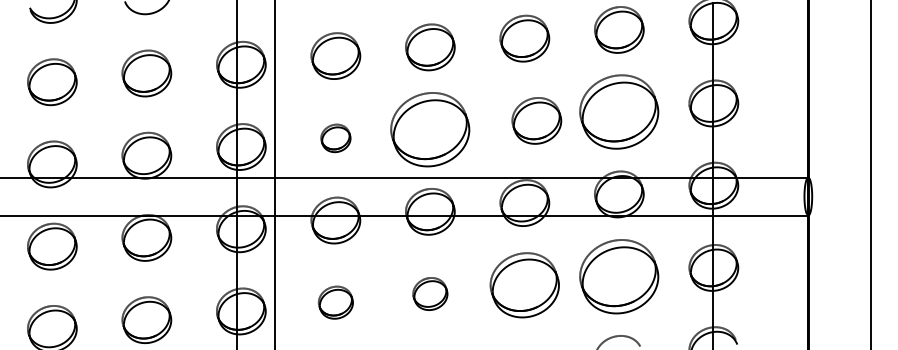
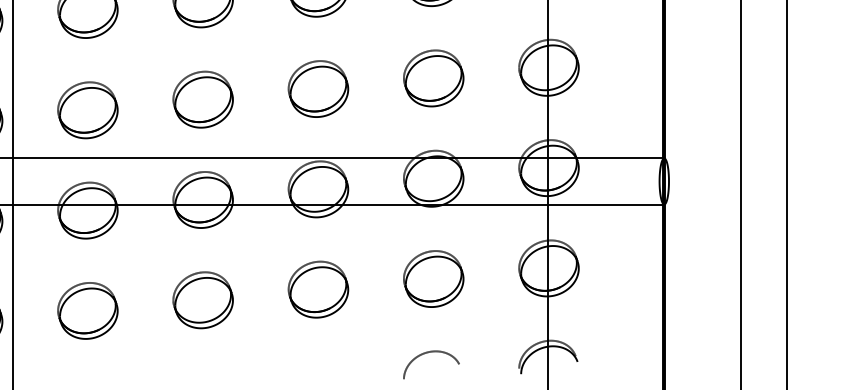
part: (619, 112) -> (433, 78), size x0.62
part: (536, 120) -> (318, 88), moved
part: (430, 129) -> (203, 99), size x0.62
part: (335, 138) -> (87, 110), size x1.67
part: (619, 276) -> (433, 278), size x0.62
part: (524, 285) -> (318, 289), size x0.71
part: (430, 293) -> (203, 299), size x1.43
part: (335, 302) -> (87, 310), size x1.43

